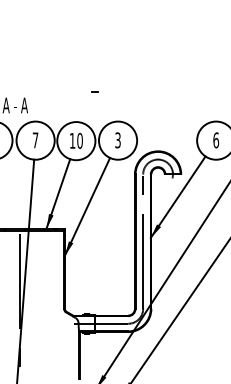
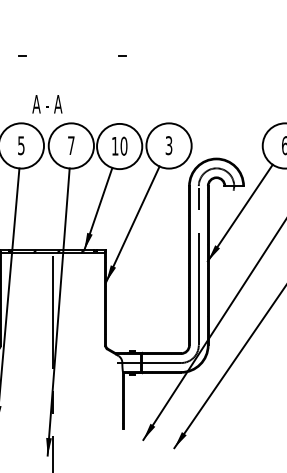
line: (95, 92) -> (122, 55), moved

